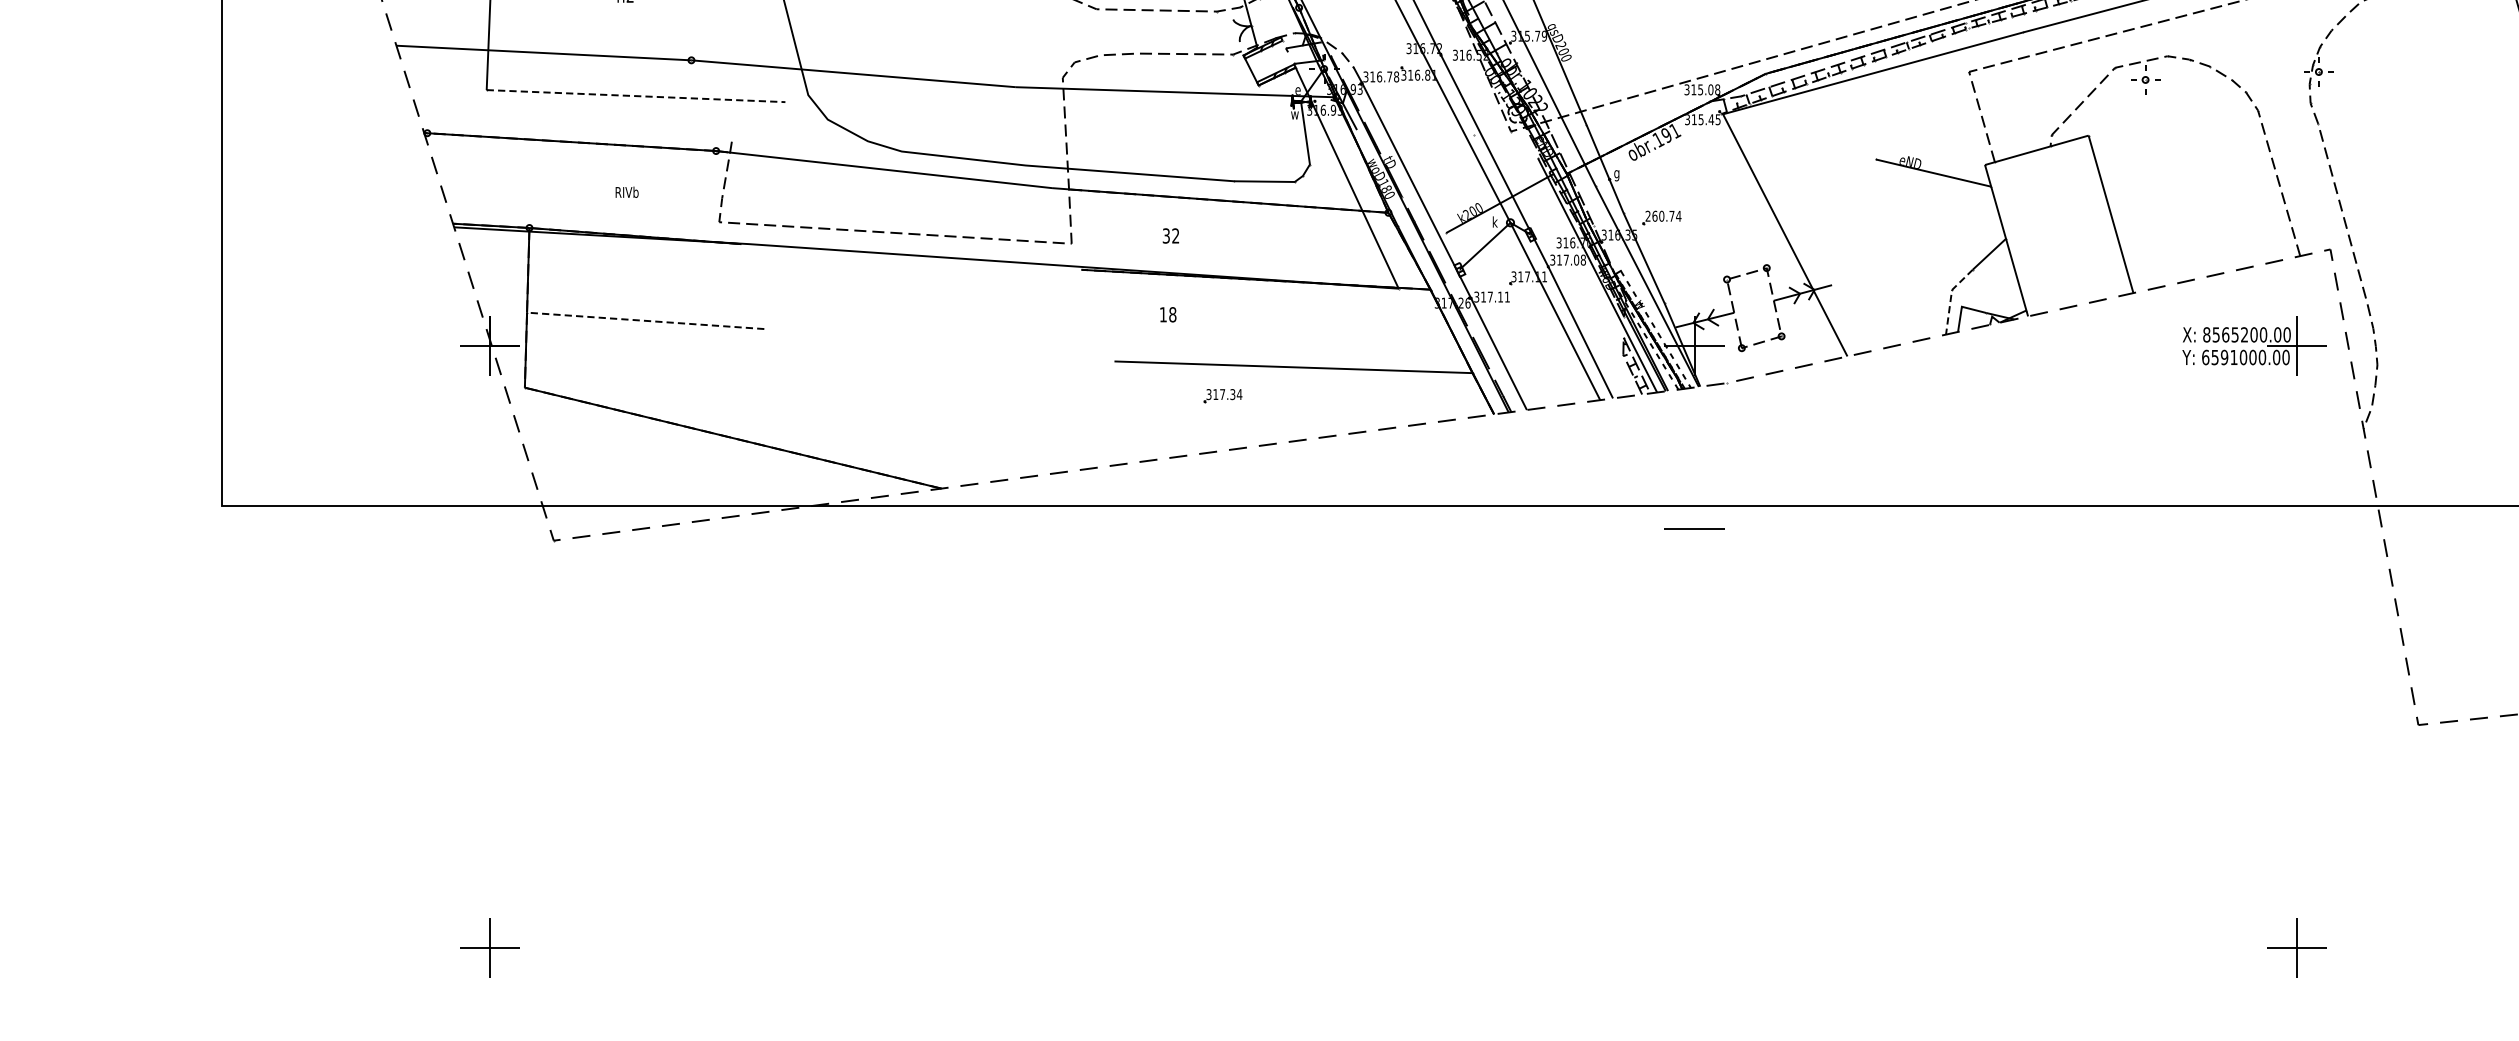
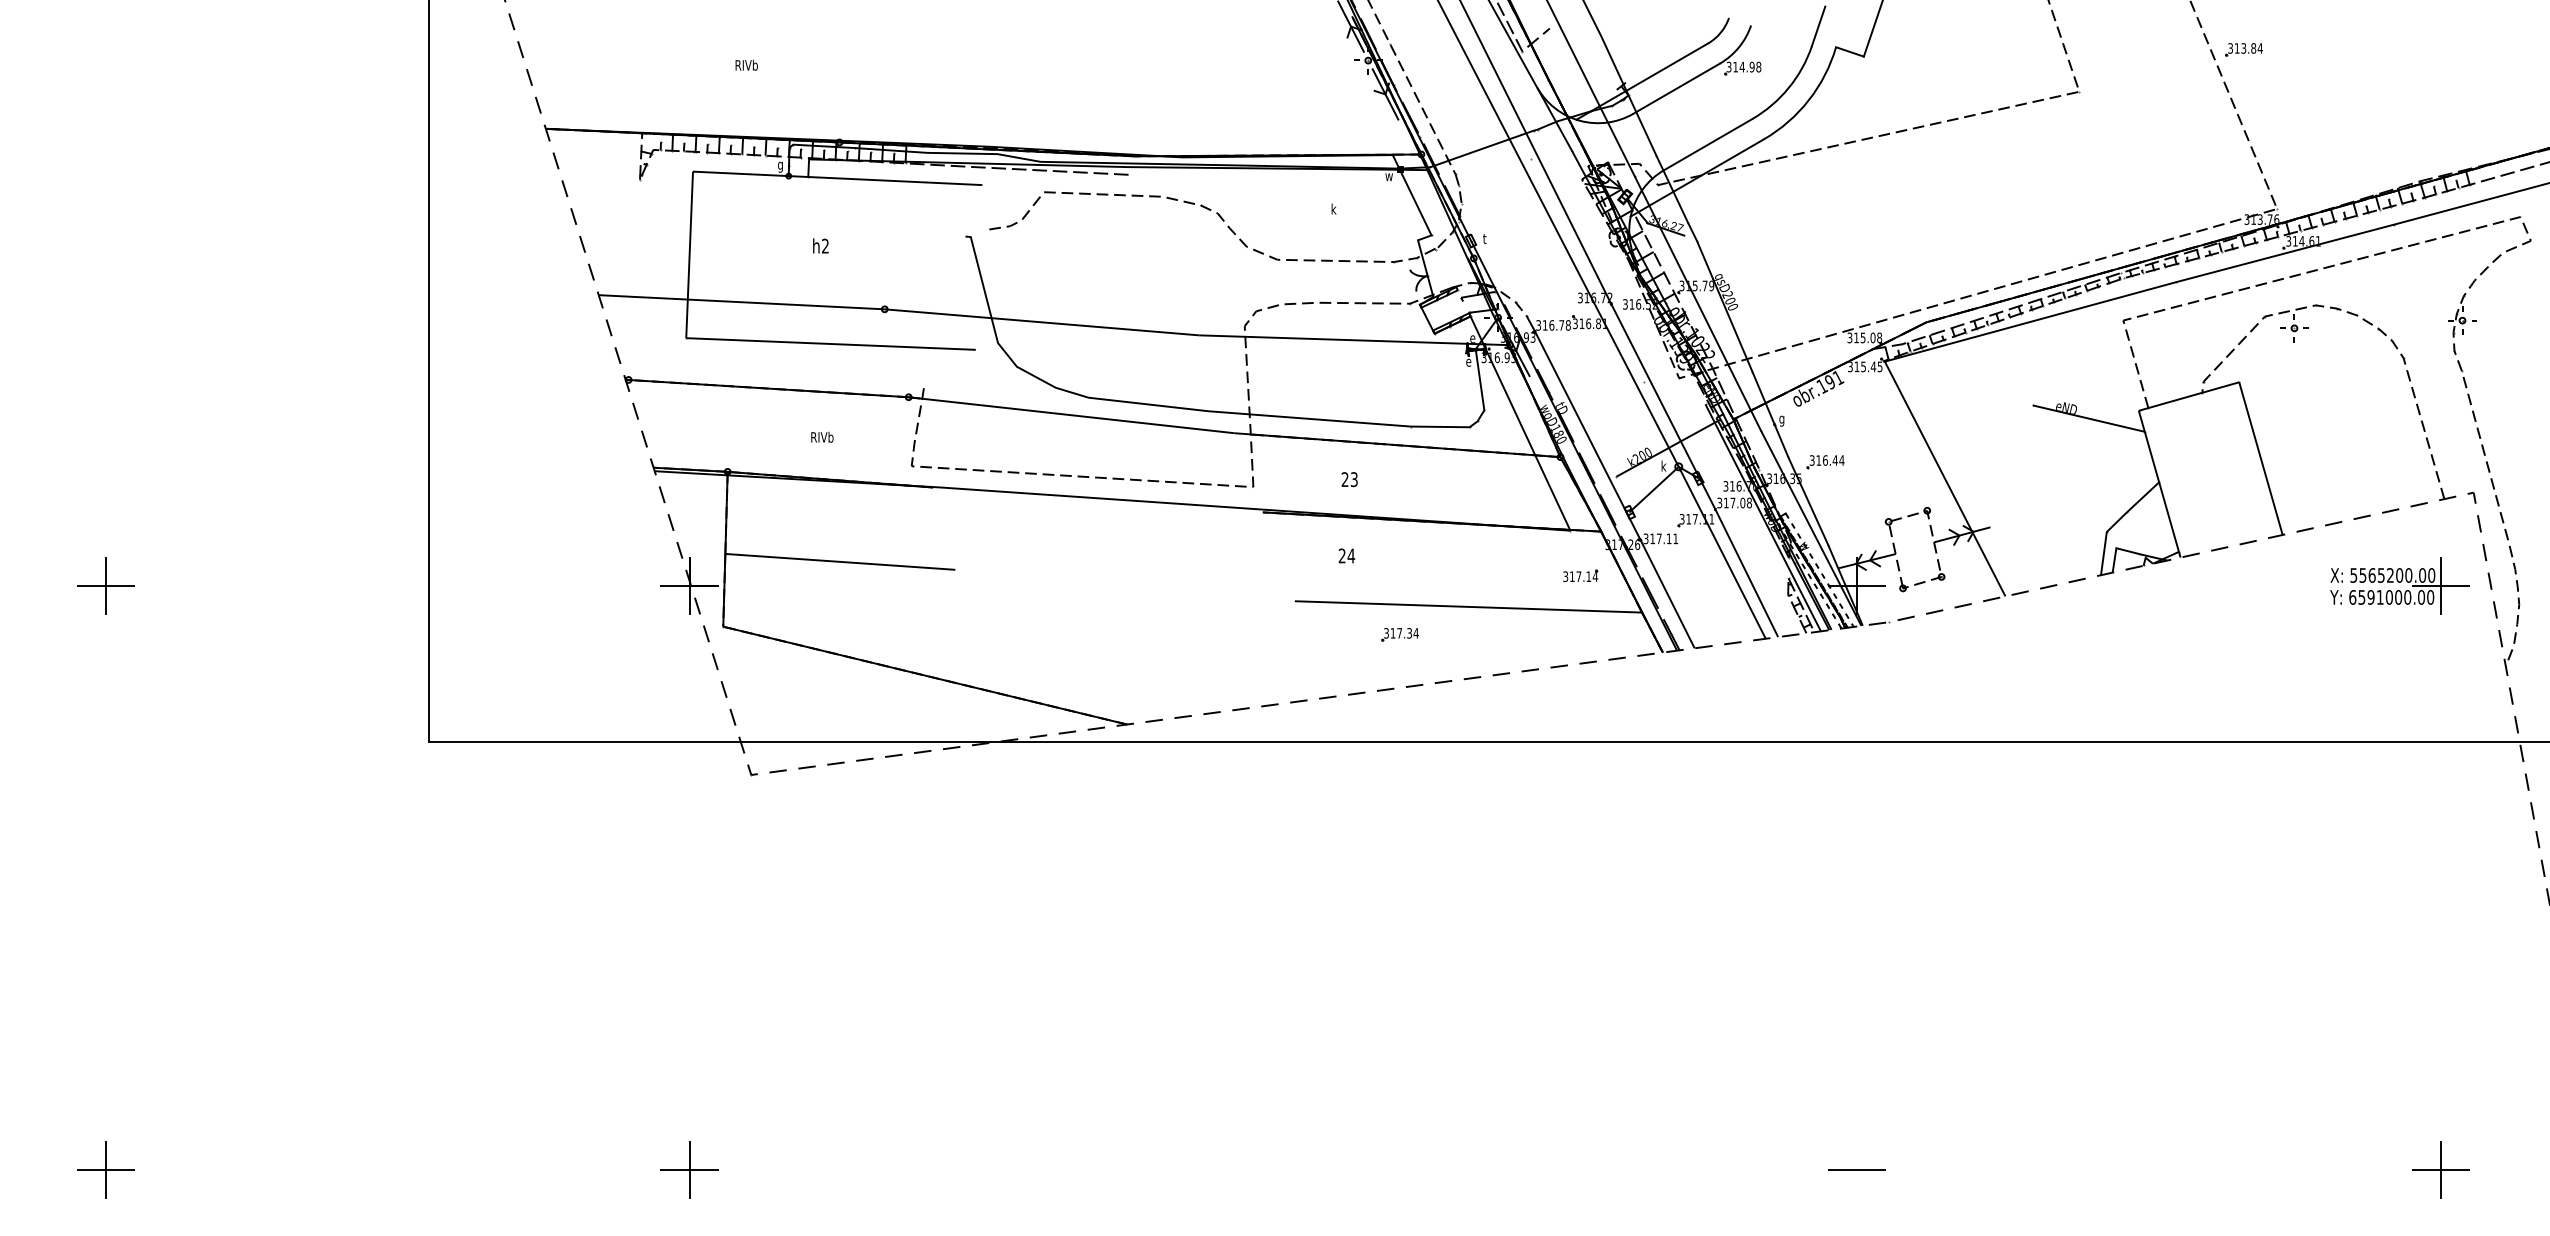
line: (636, 96) -> (831, 344), dashed -> solid
text: (1294, 115) -> (1469, 362), w -> e
text: (1659, 216) -> (1823, 460), 260.74 -> 316.44
text: (1170, 235) -> (1349, 479), 32 -> 23
line: (1950, 296) -> (2105, 538), dashed -> solid
text: (1167, 314) -> (1346, 555), 18 -> 24
line: (644, 320) -> (839, 561), dashed -> solid
part: (1409, 334) -> (1580, 575), added
text: (2206, 334) -> (2353, 575), 8565200.00 -> 5565200.00
line: (1693, 528) -> (1856, 1169), moved

